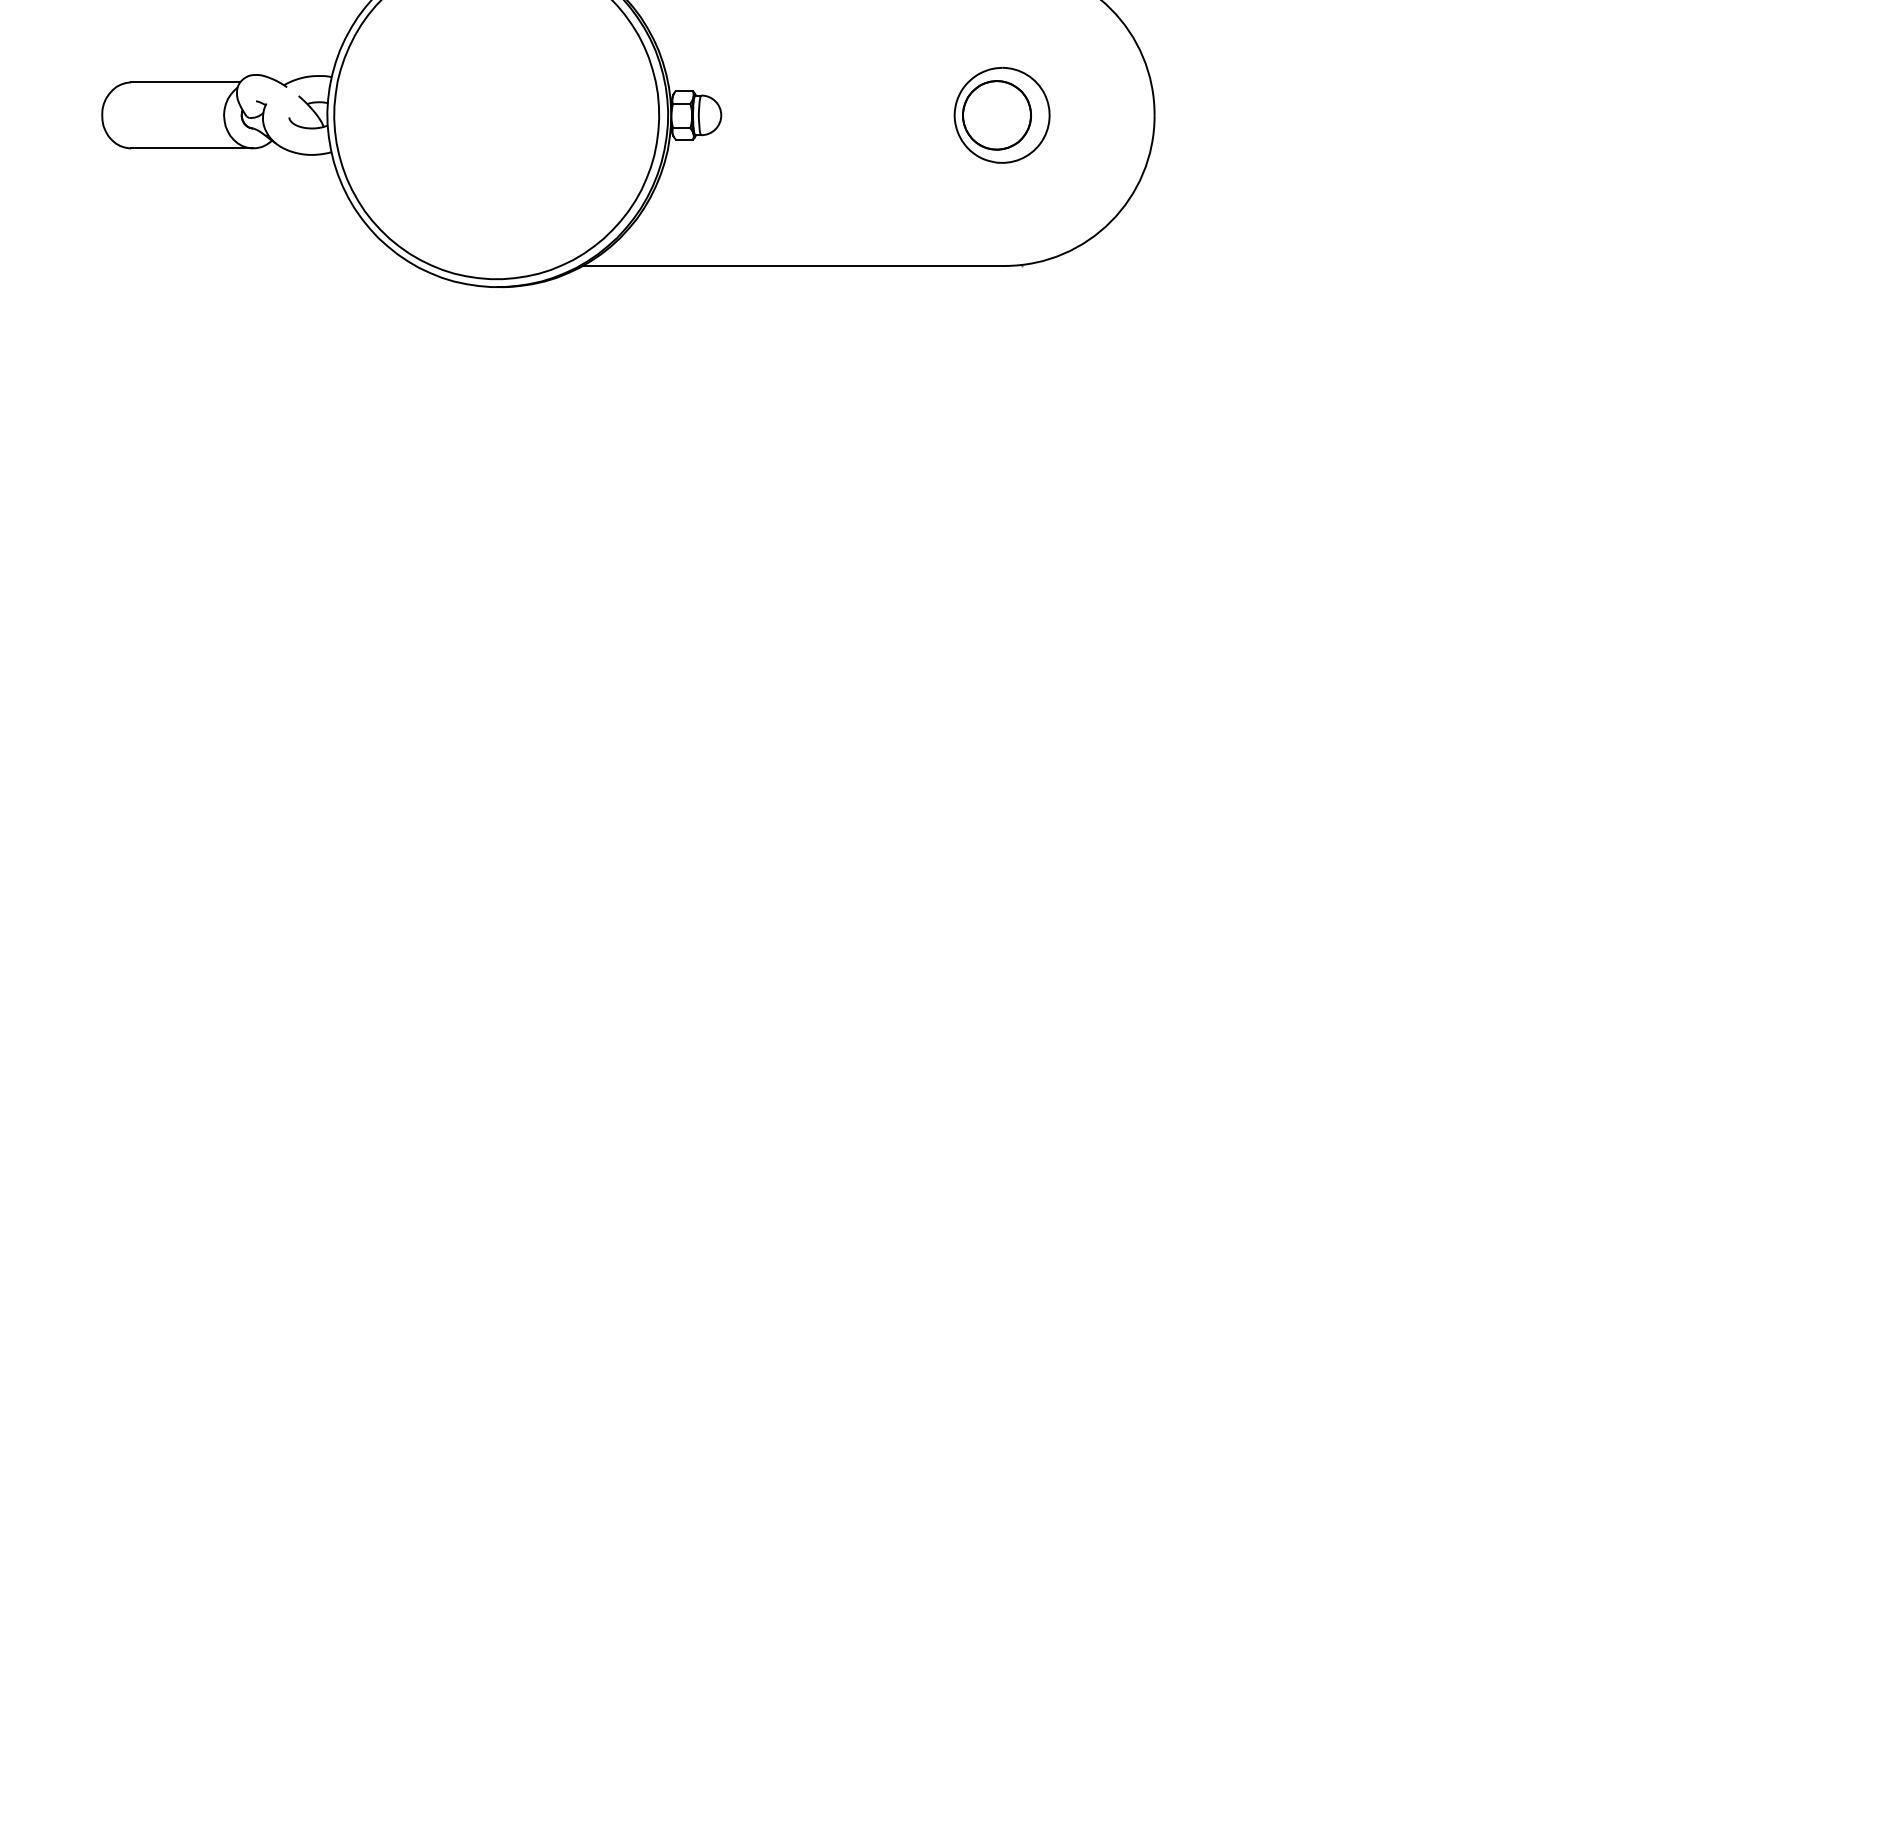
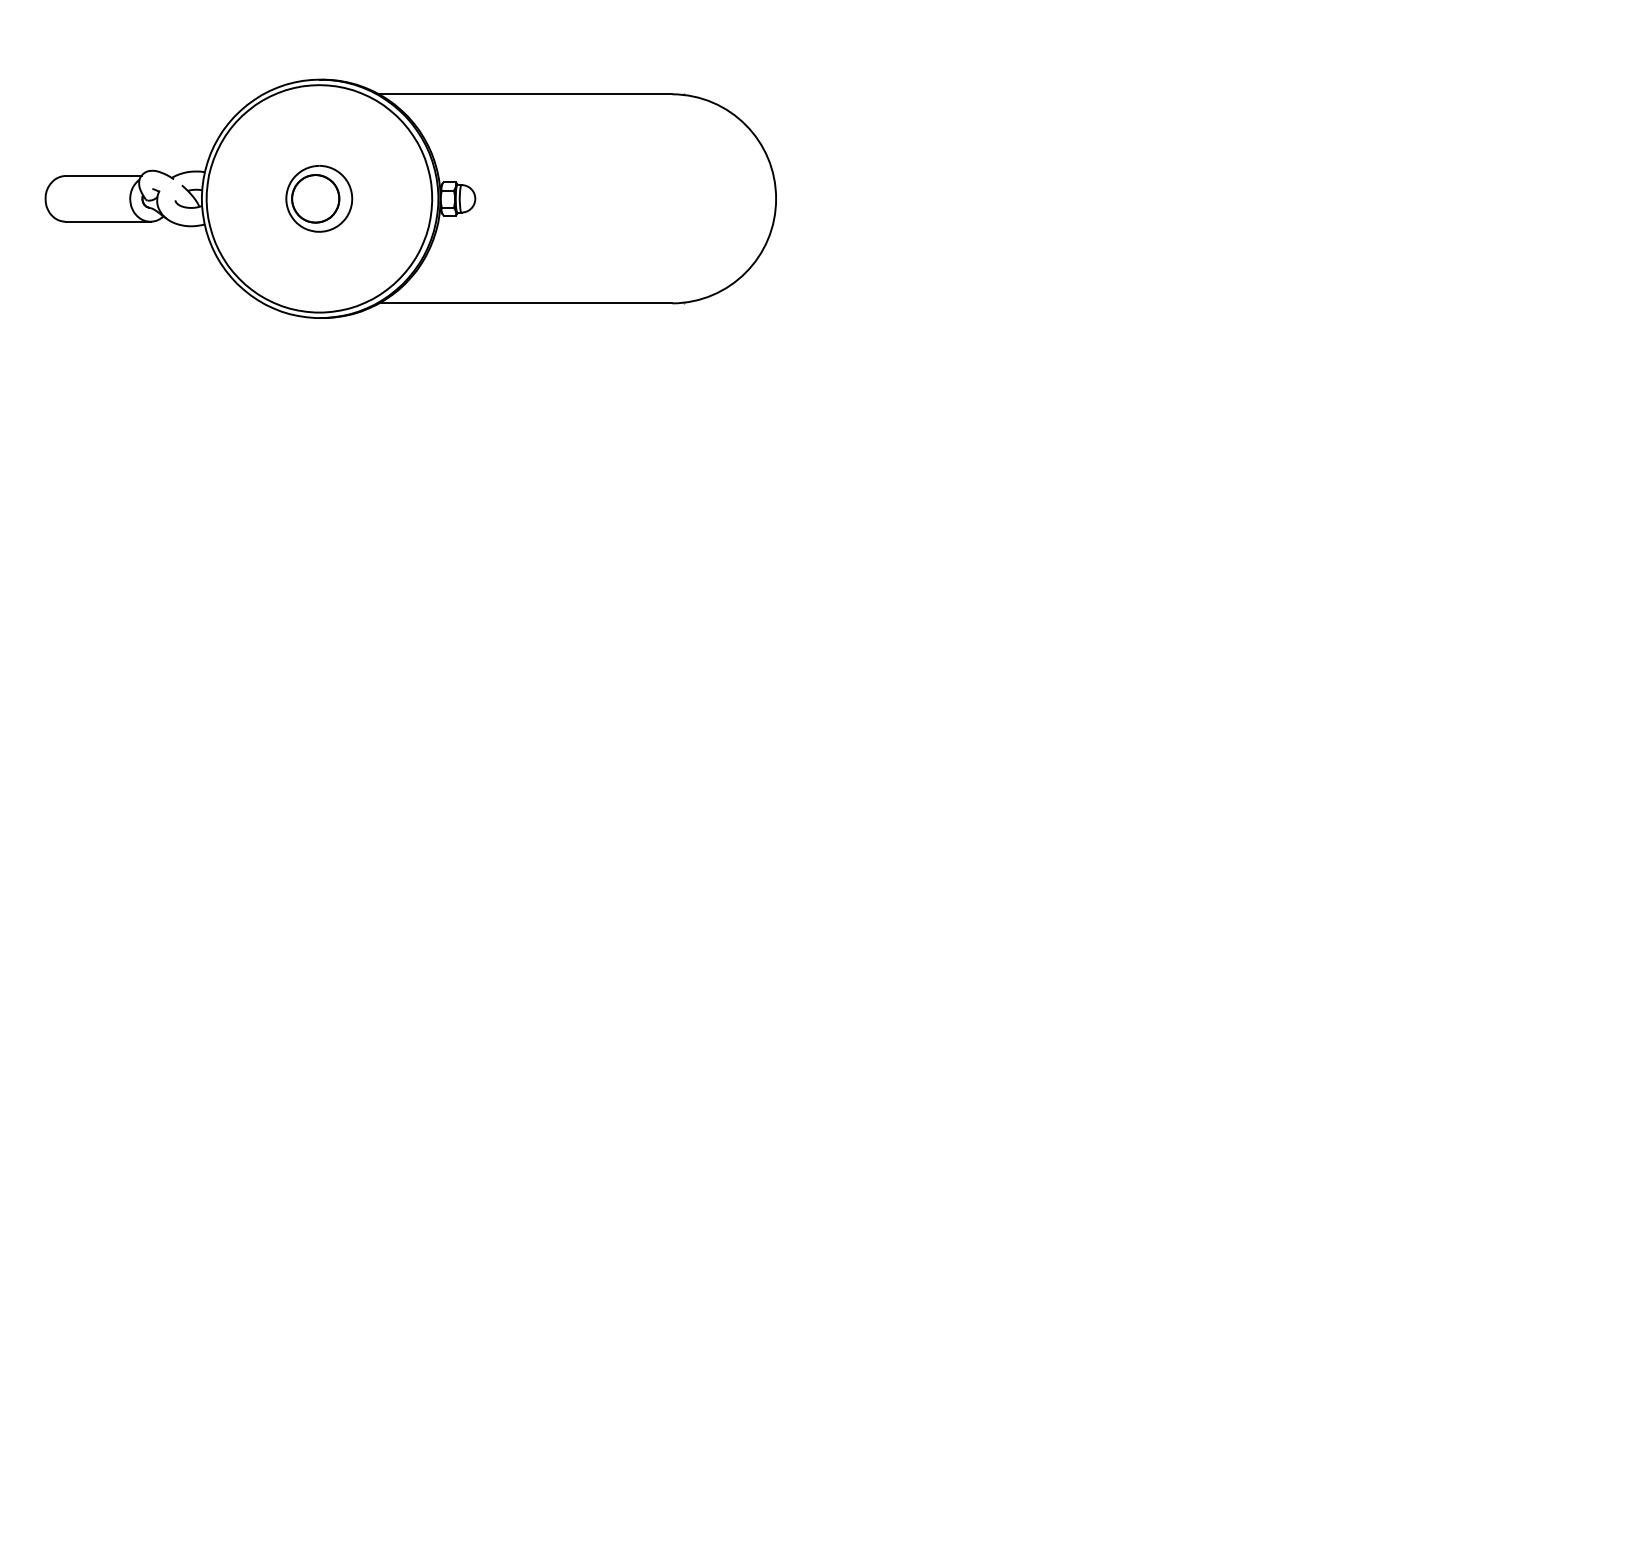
part: (1002, 114) -> (319, 198), moved

